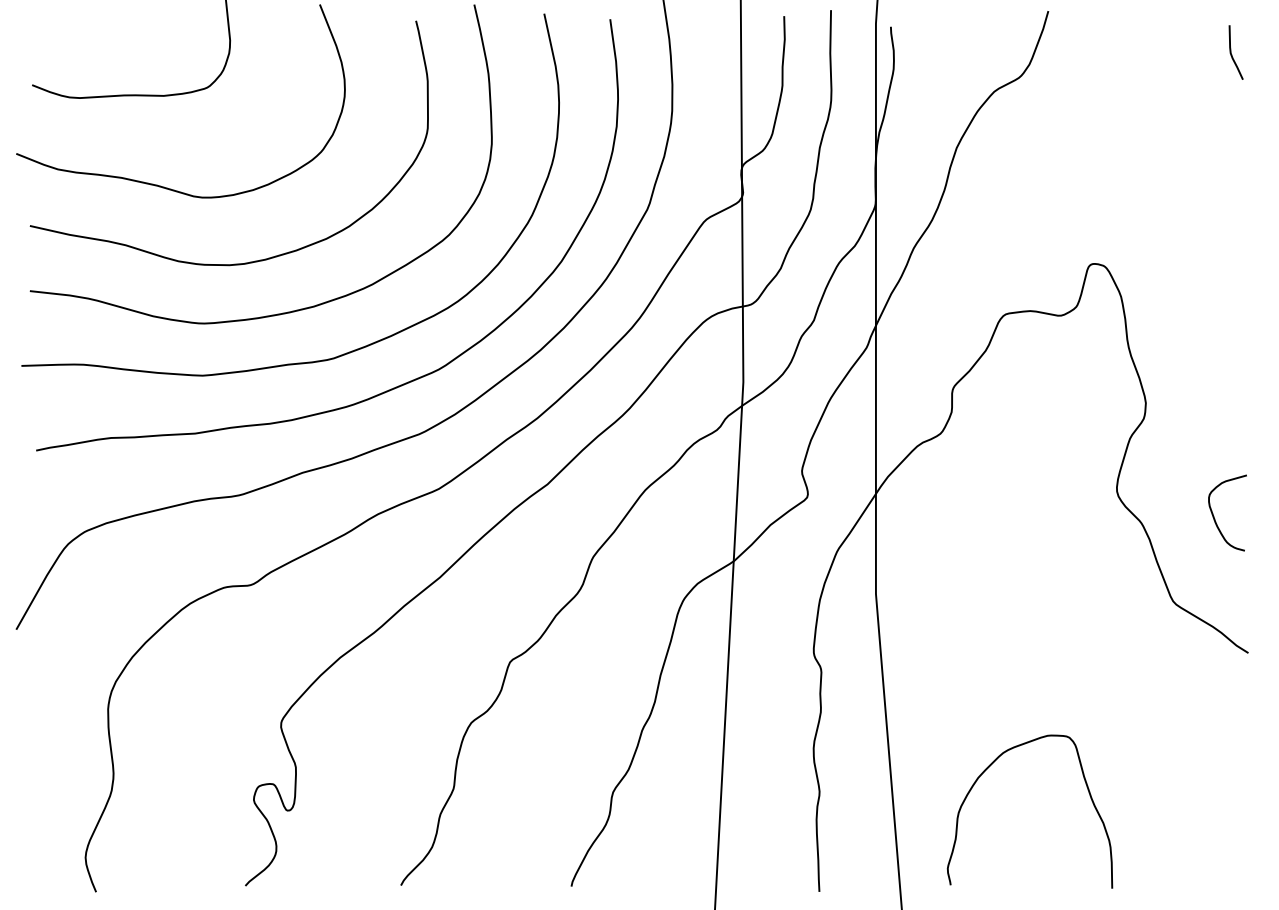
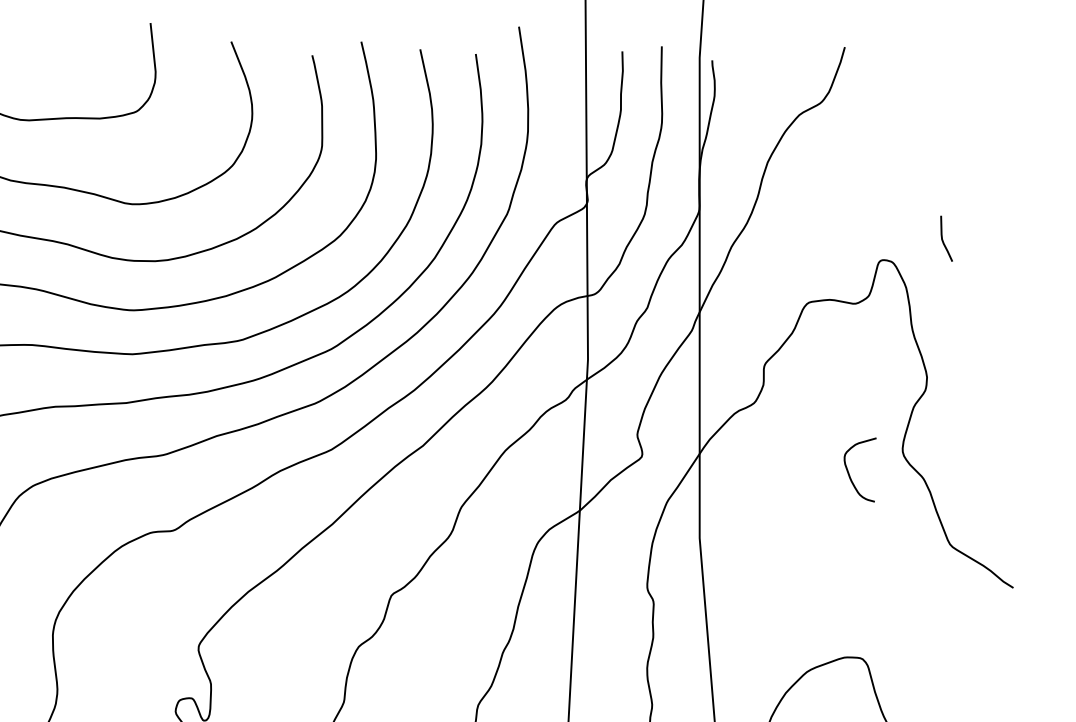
curve: (1232, 54) -> (943, 240), moved
curve: (1214, 516) -> (849, 472), moved

